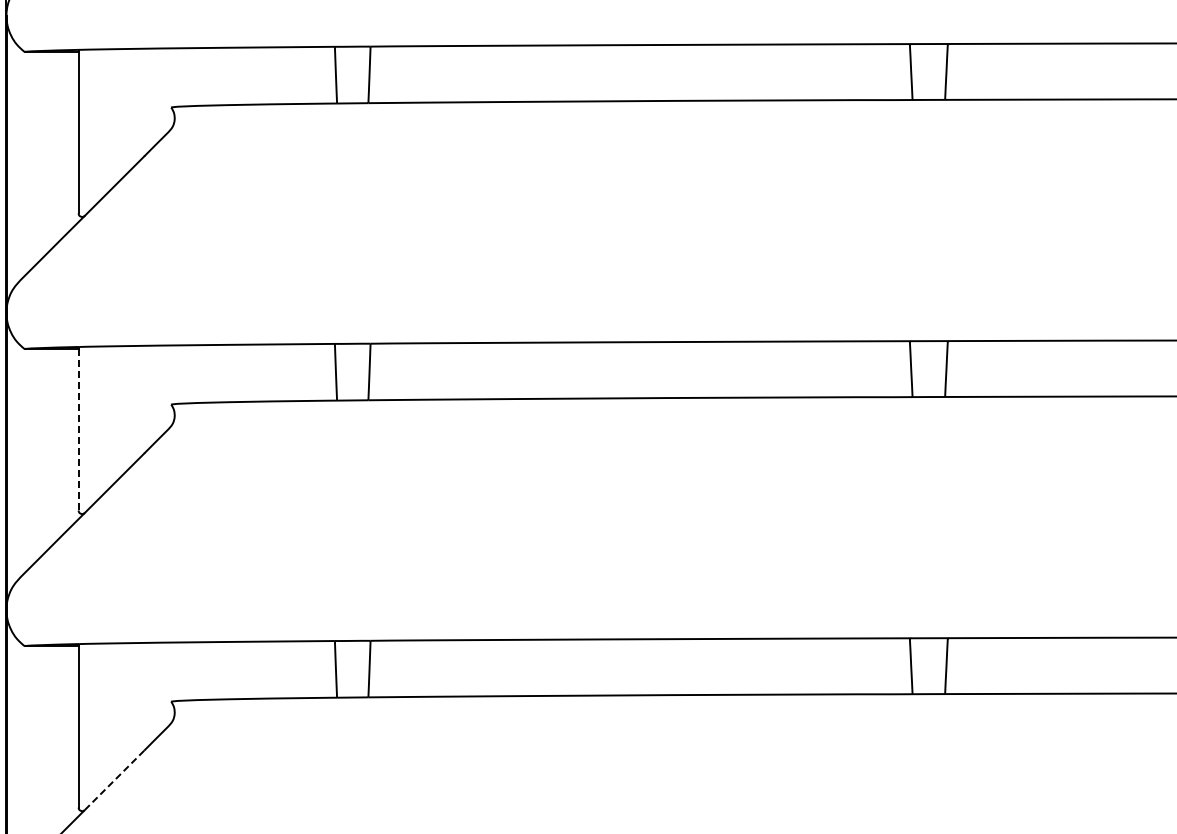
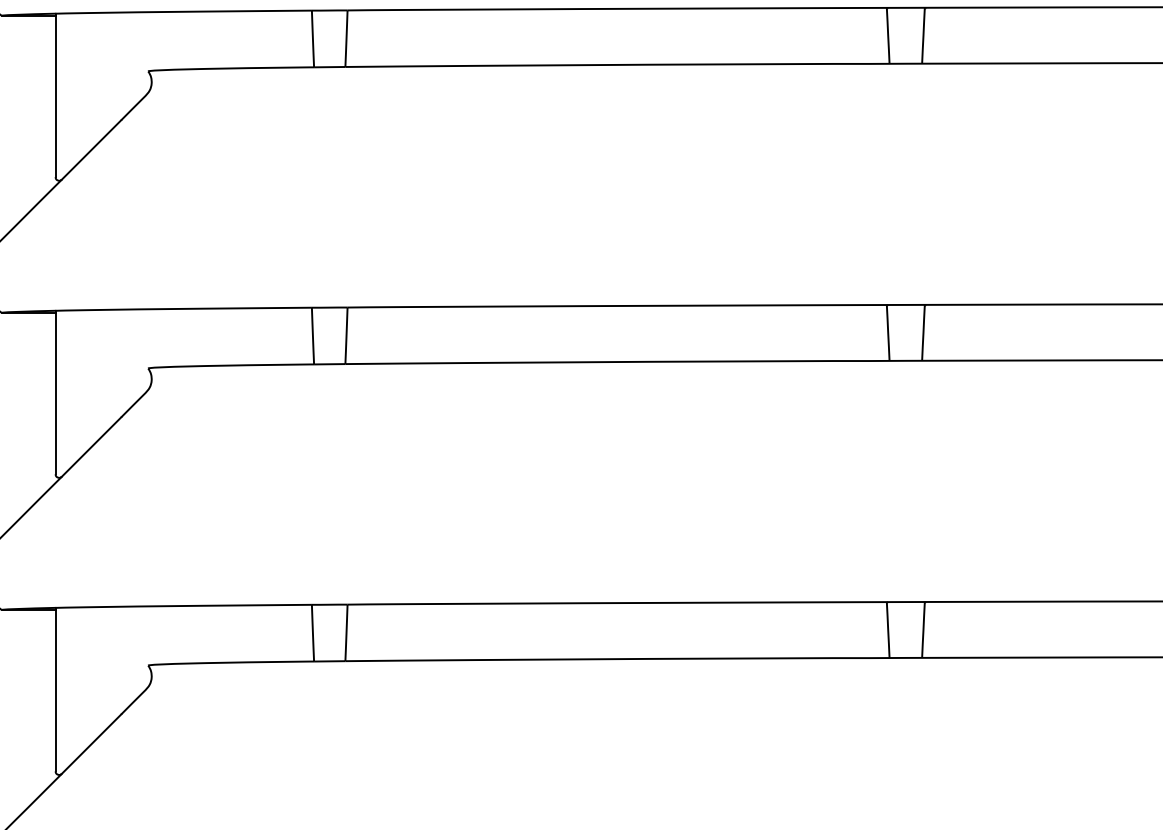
line: (78, 429) -> (55, 393), dashed -> solid
line: (114, 780) -> (91, 744), dashed -> solid

